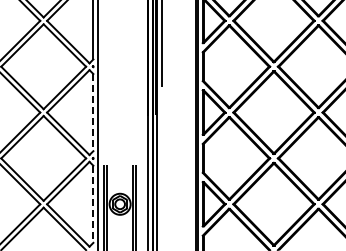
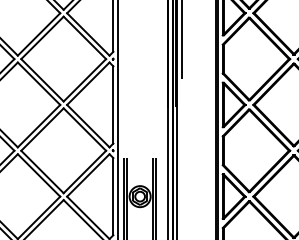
line: (93, 112) -> (113, 104), dashed -> solid
line: (93, 204) -> (113, 196), dashed -> solid

